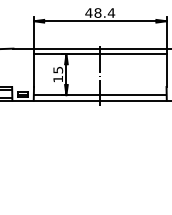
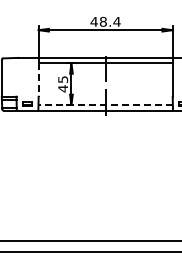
line: (33, 70) -> (38, 80), solid -> dashed
text: (57, 78) -> (62, 88), 15 -> 45
line: (100, 94) -> (105, 104), solid -> dashed

